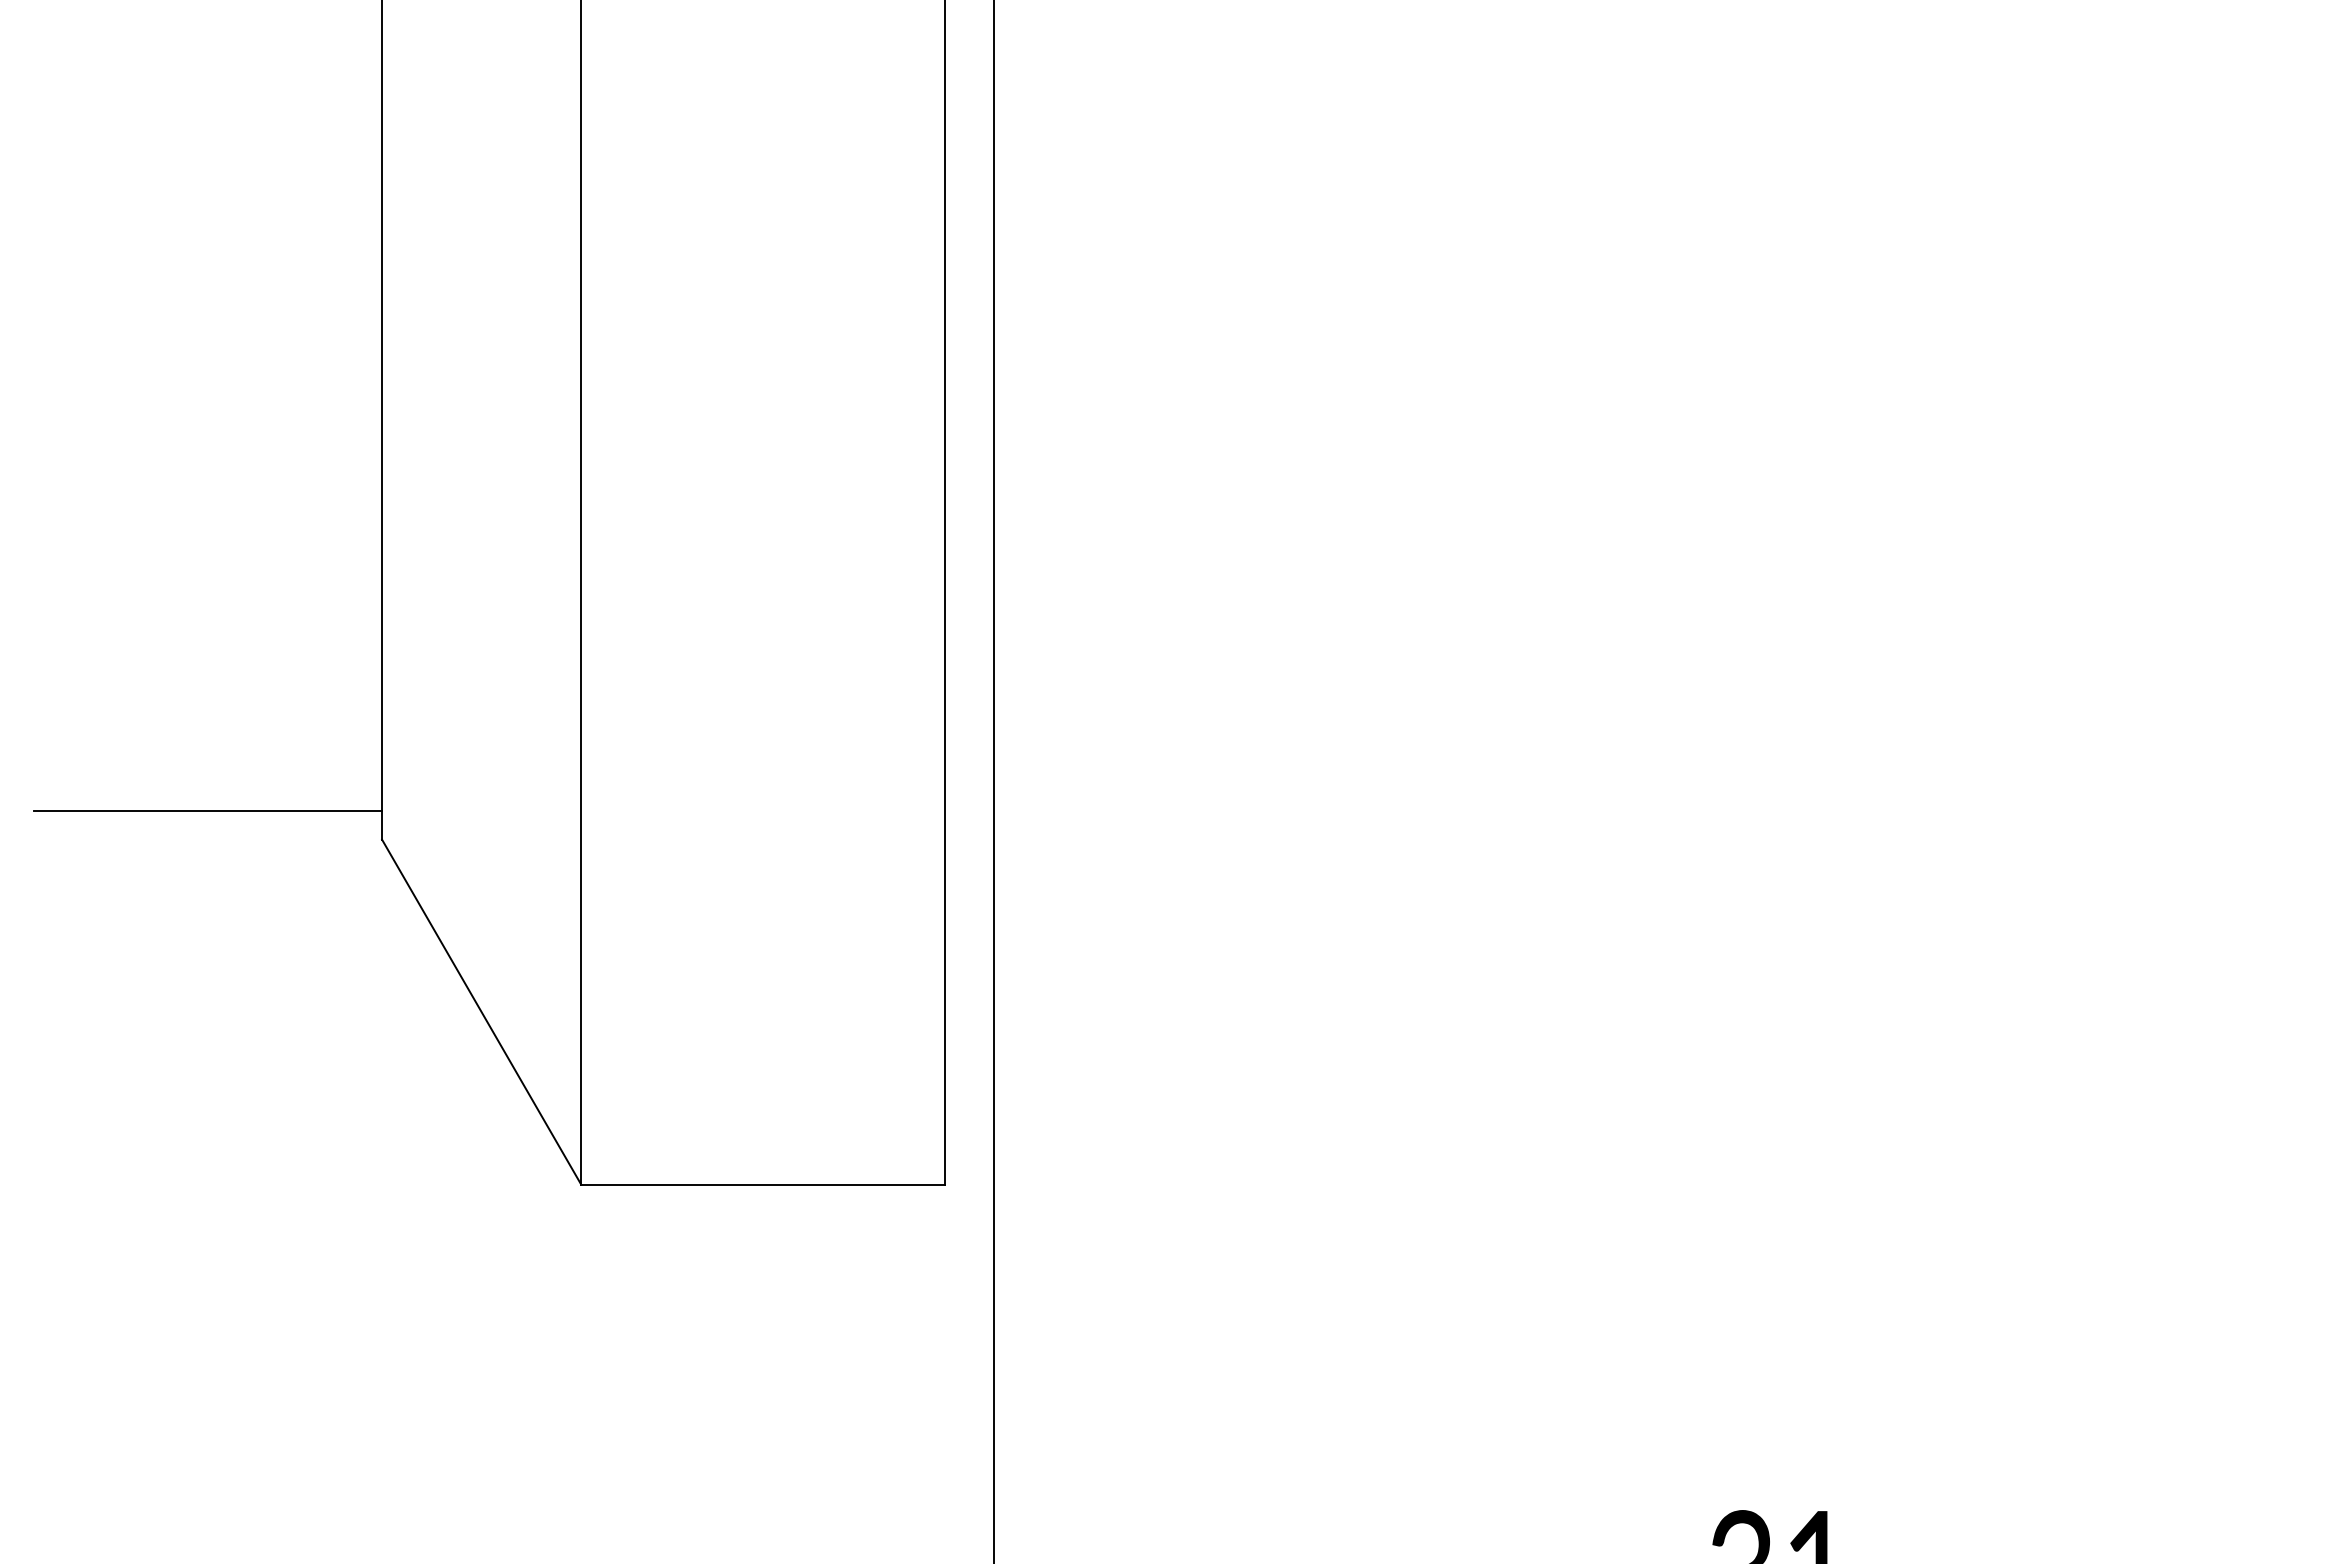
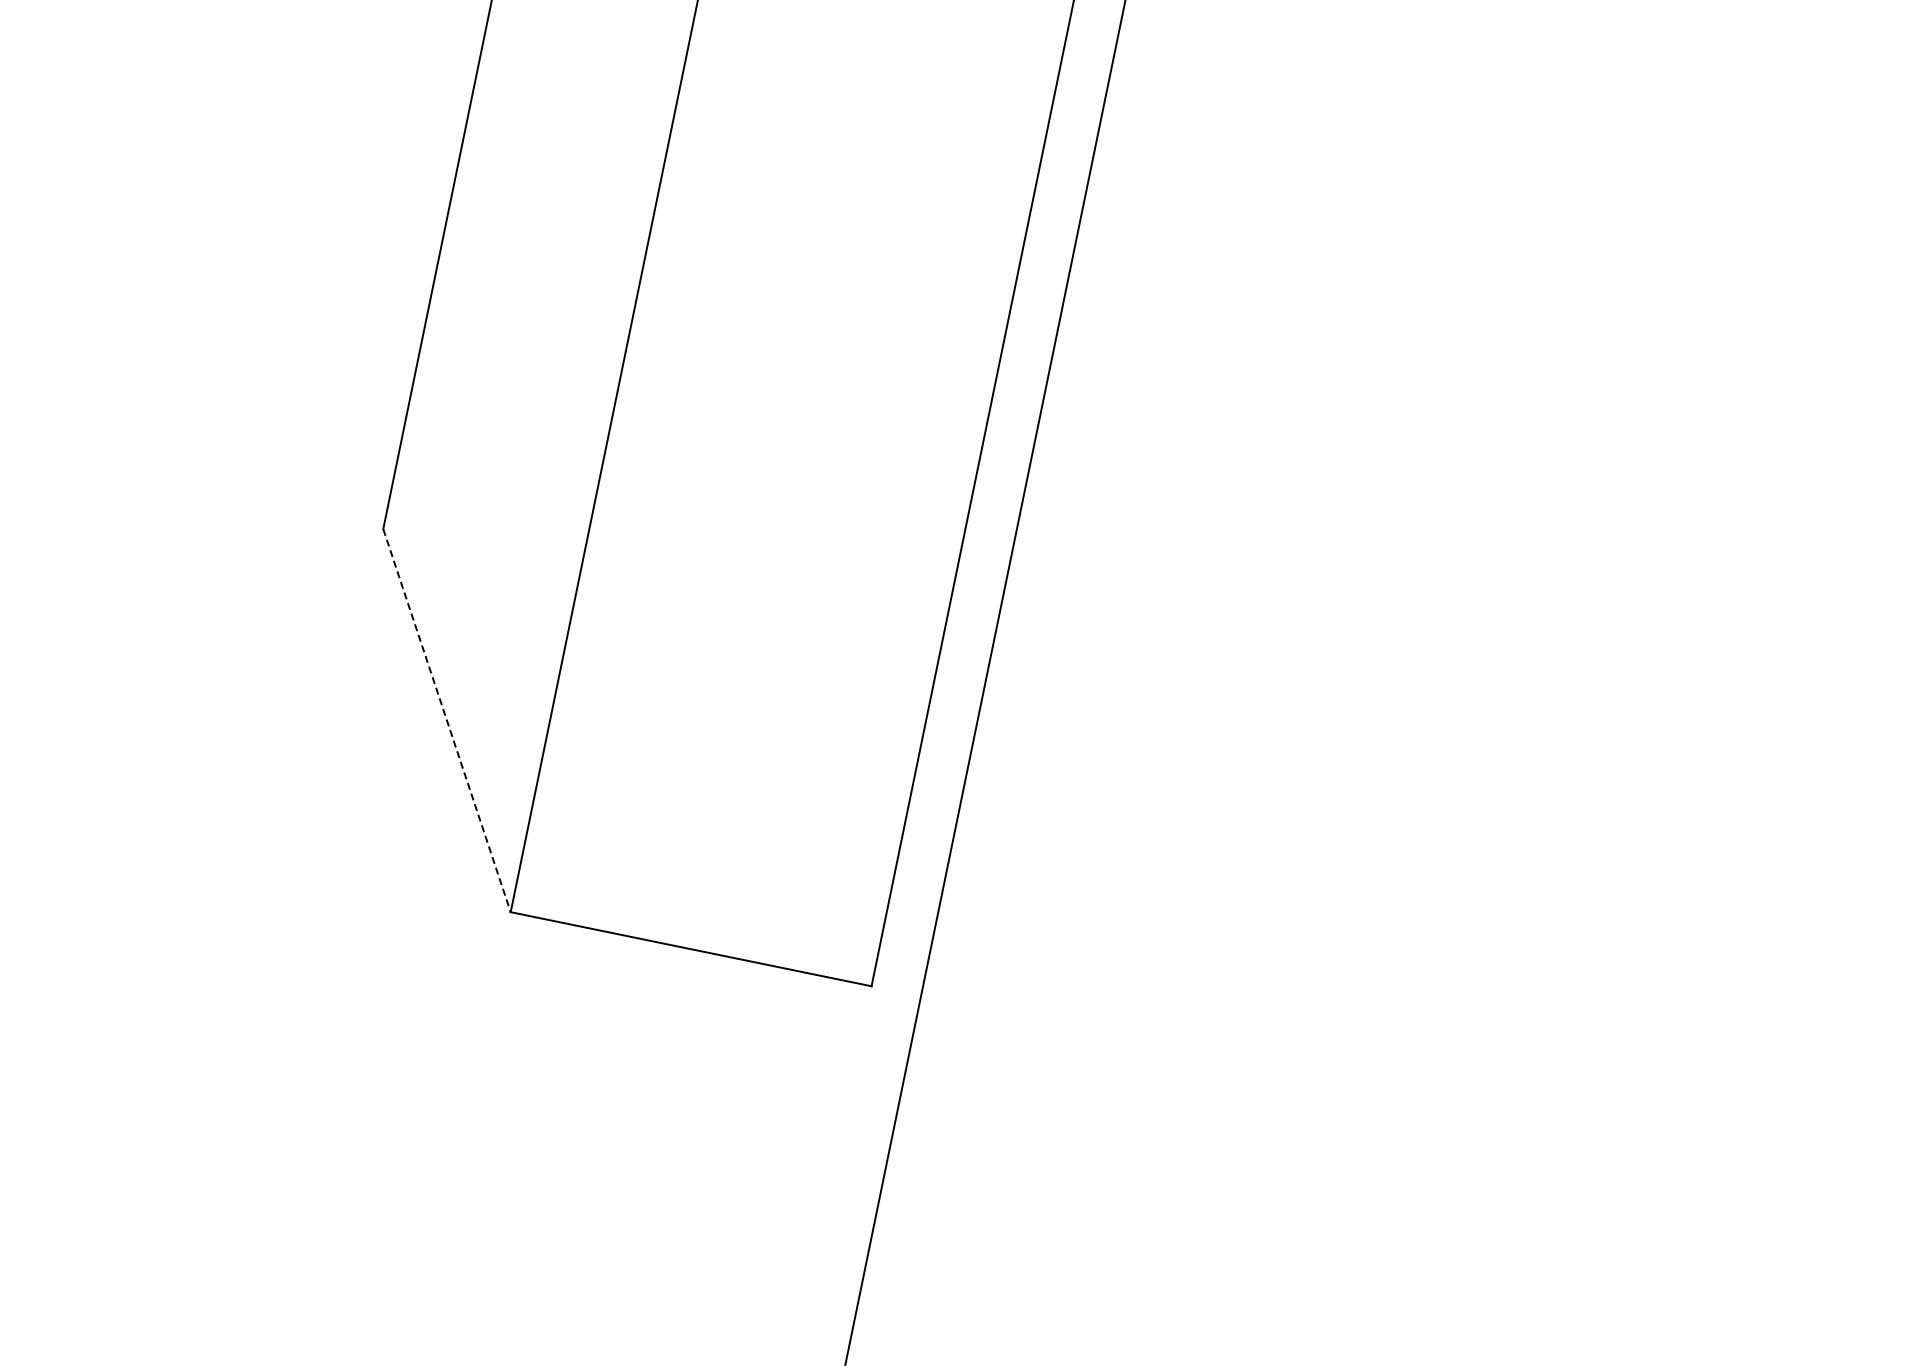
line: (207, 811) -> (215, 465), removed
line: (481, 1012) -> (446, 720), solid -> dashed

